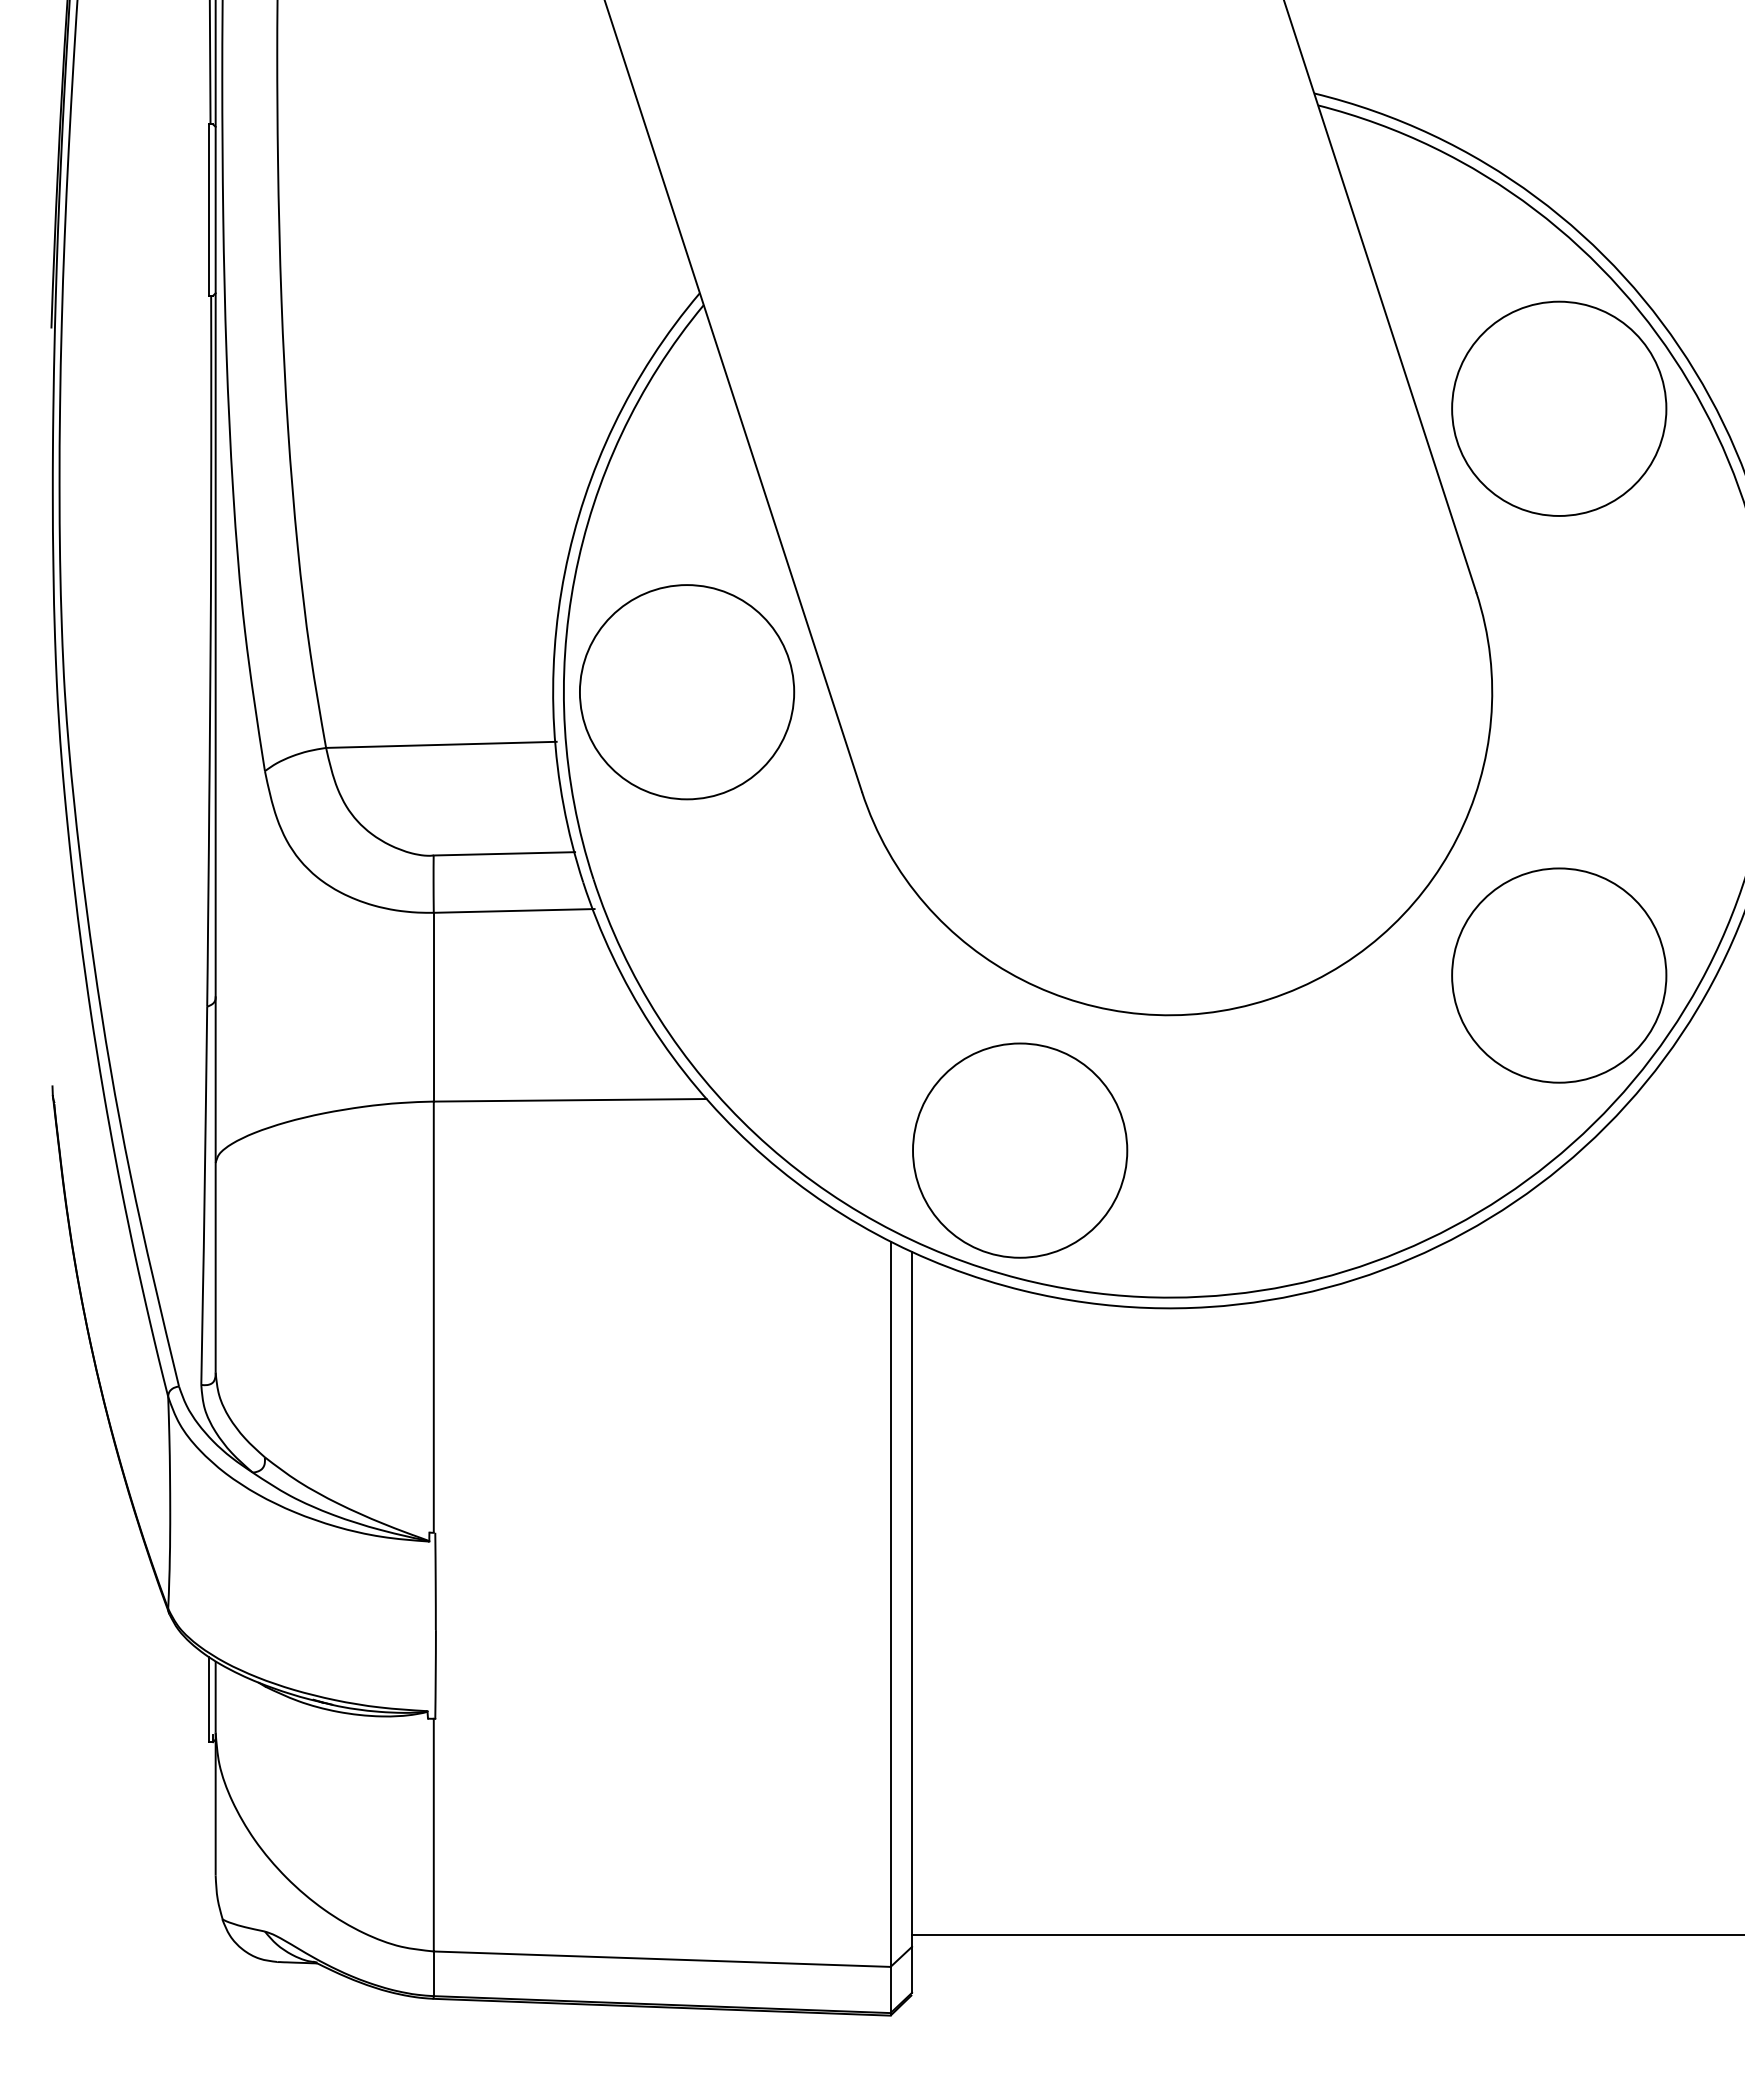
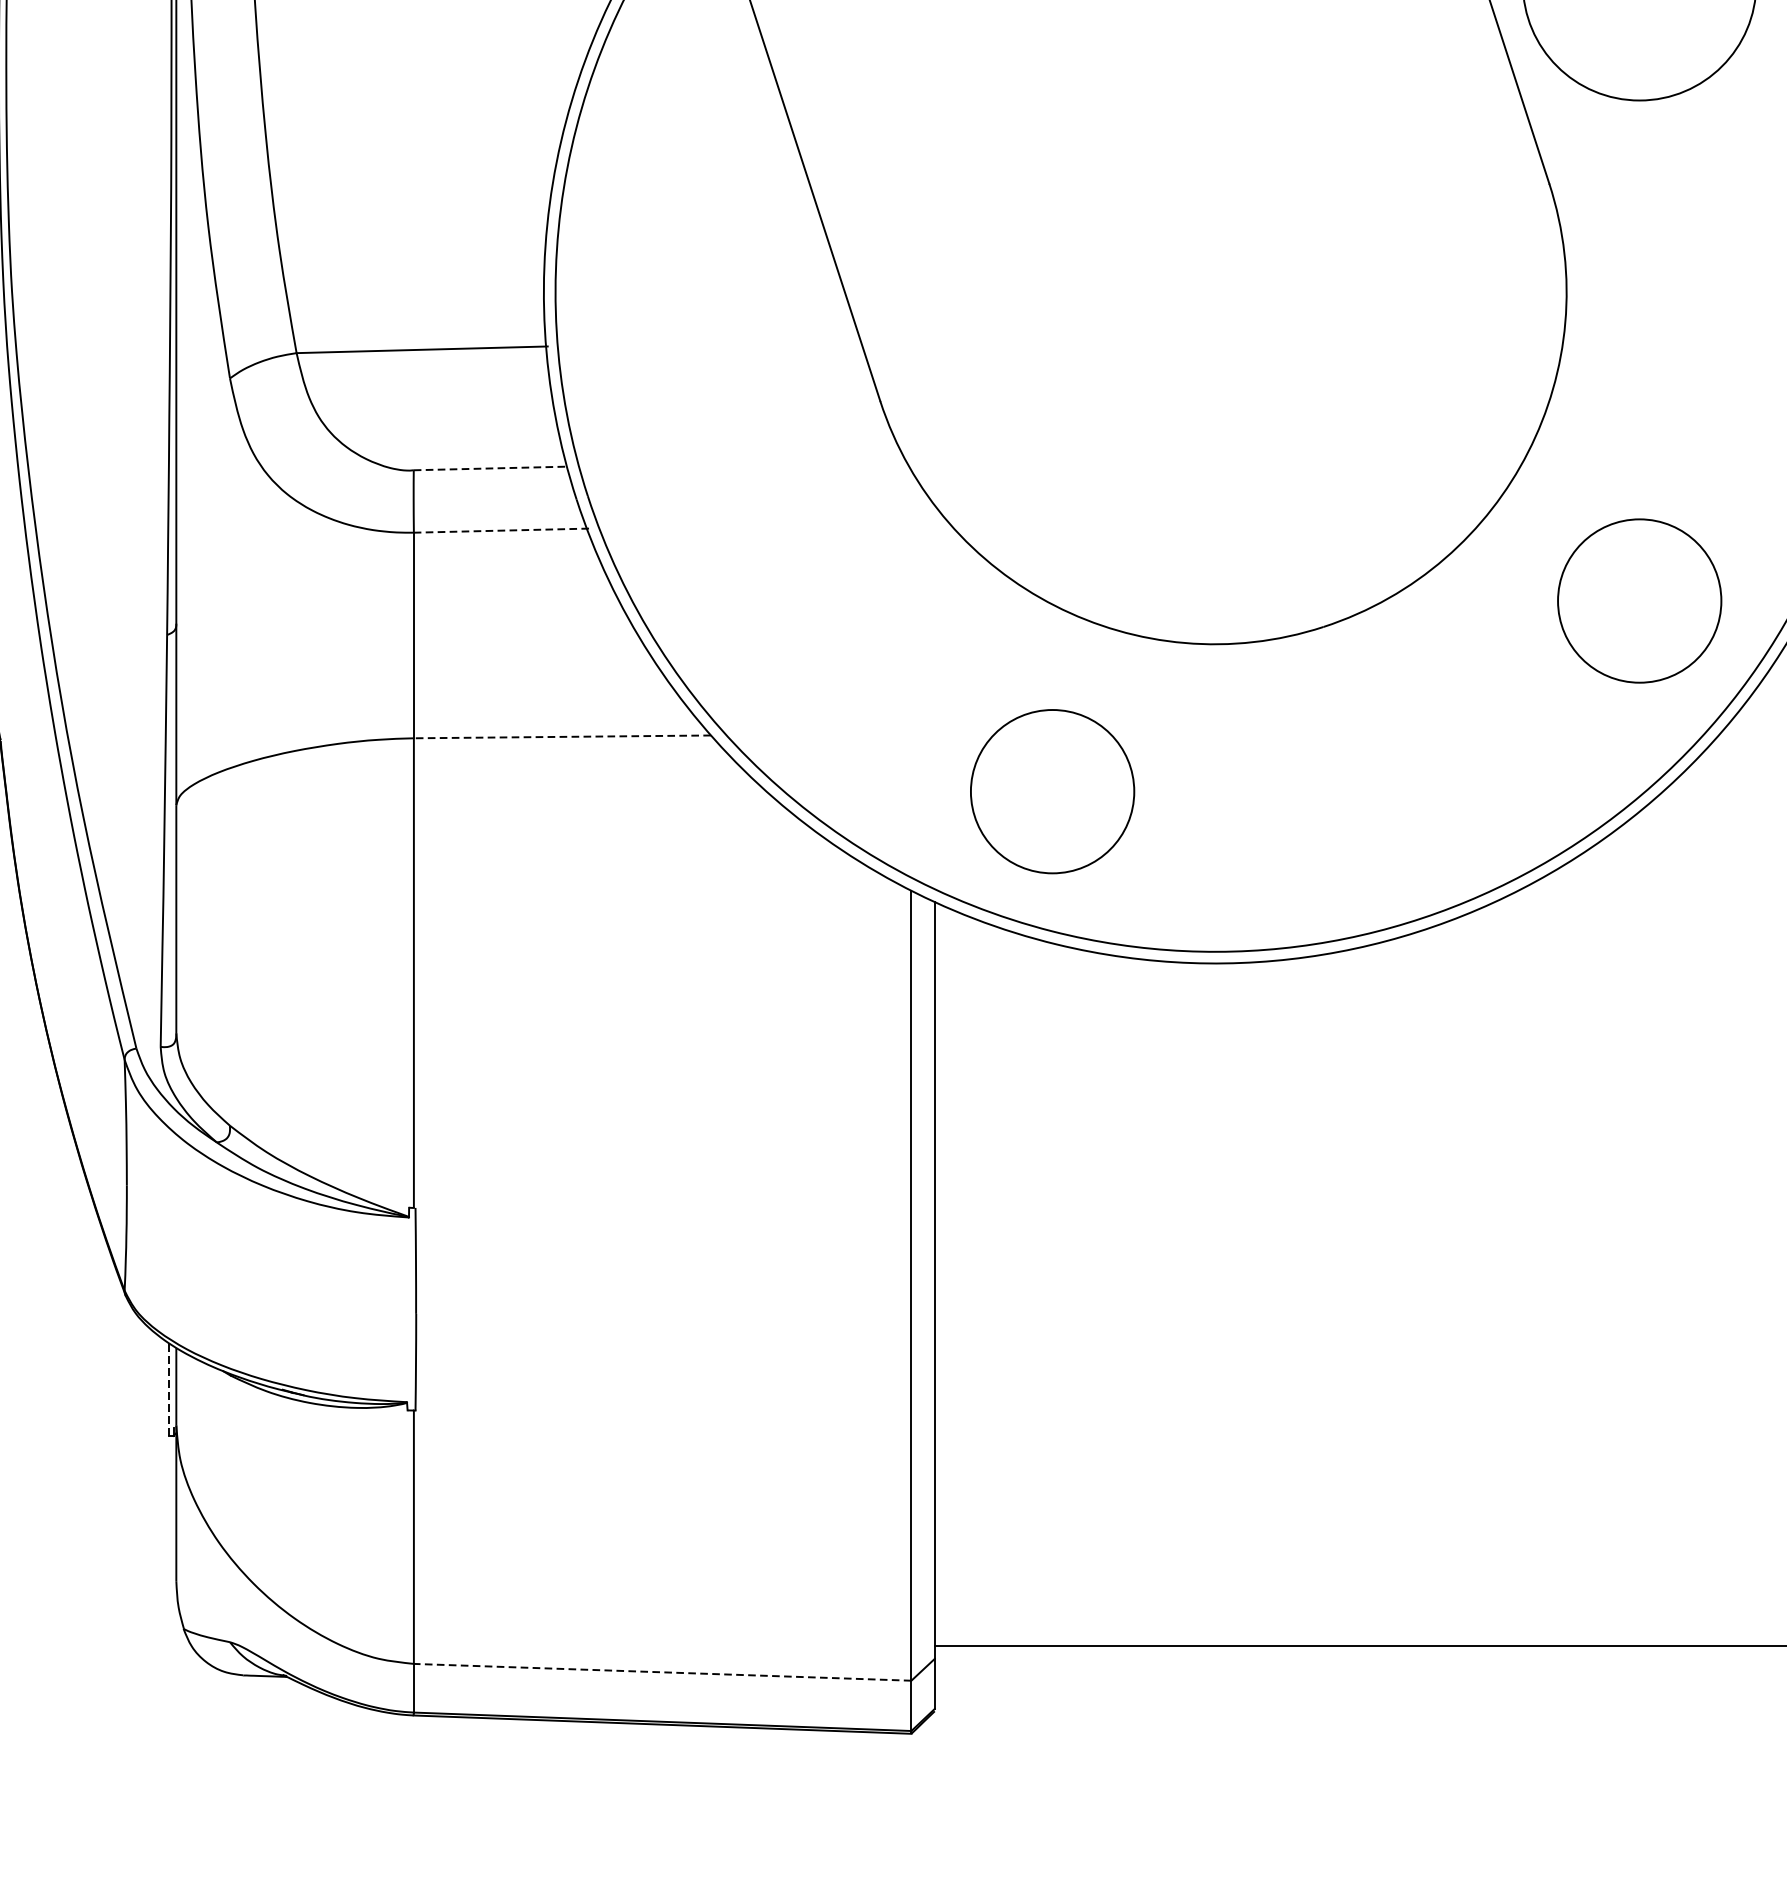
circle: (687, 692) -> (690, 292), removed
line: (504, 853) -> (490, 468), solid -> dashed
line: (513, 910) -> (500, 530), solid -> dashed
circle: (1559, 975) -> (1639, 600), size x0.7
line: (569, 1100) -> (561, 737), solid -> dashed
circle: (1020, 1150) -> (1052, 791), size x0.7
line: (208, 1699) -> (168, 1389), solid -> dashed
line: (662, 1959) -> (662, 1672), solid -> dashed

